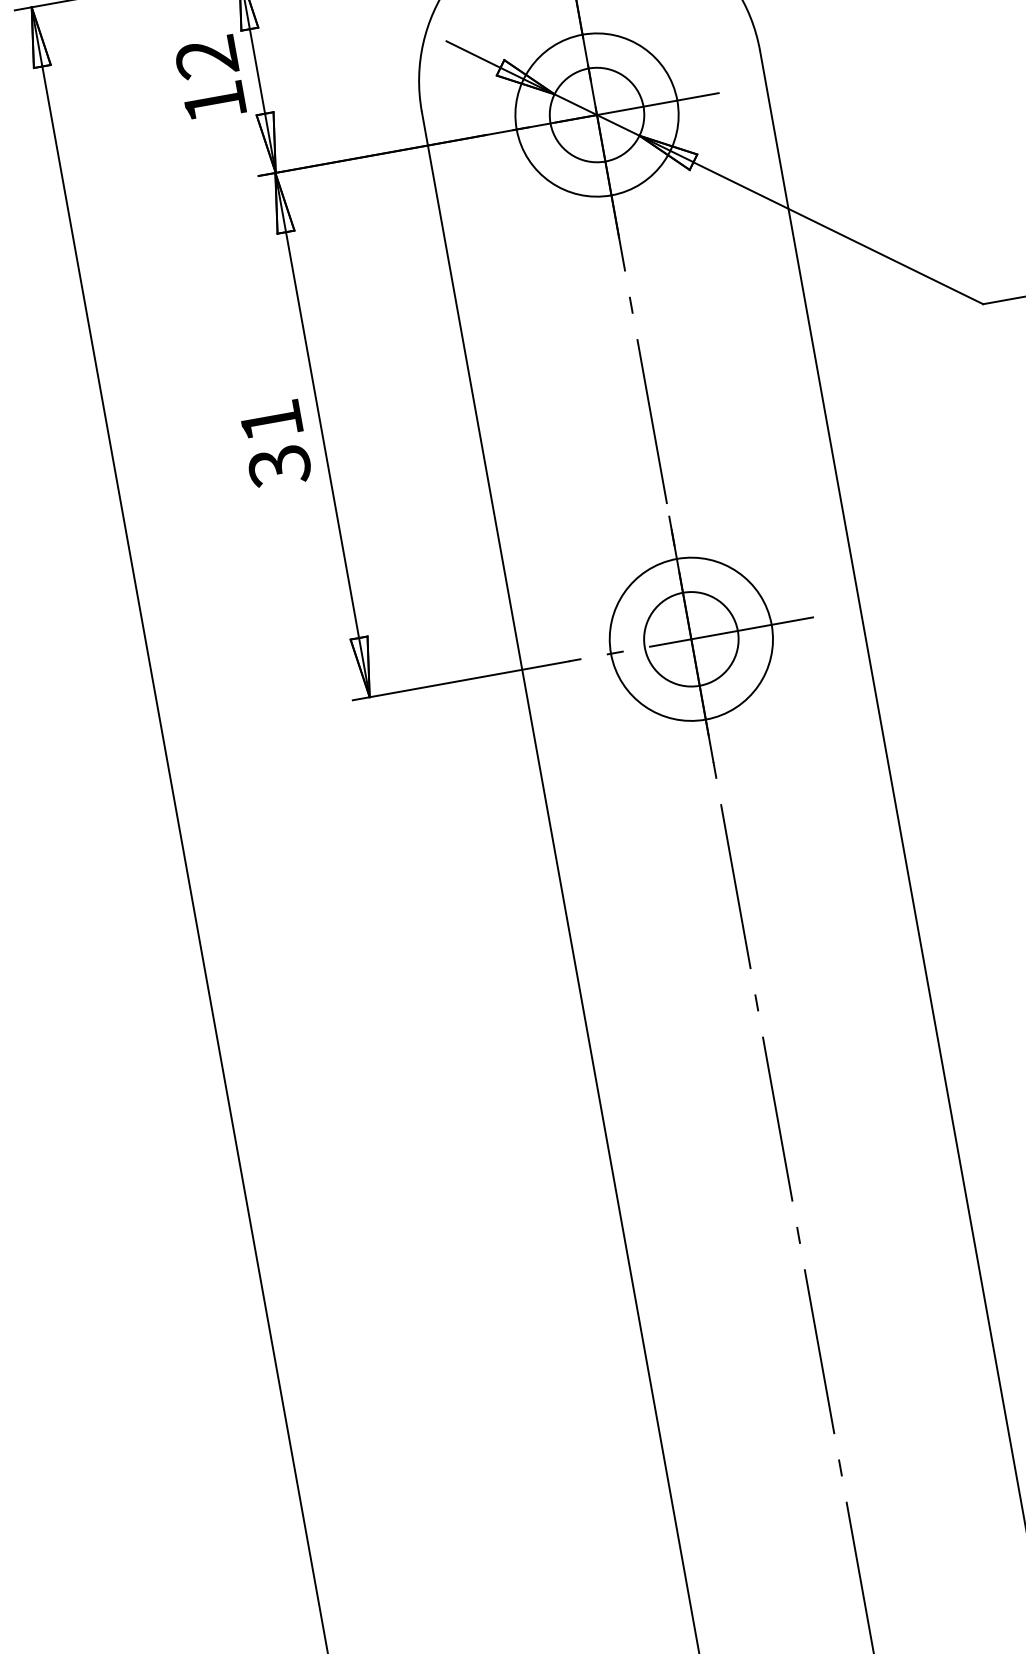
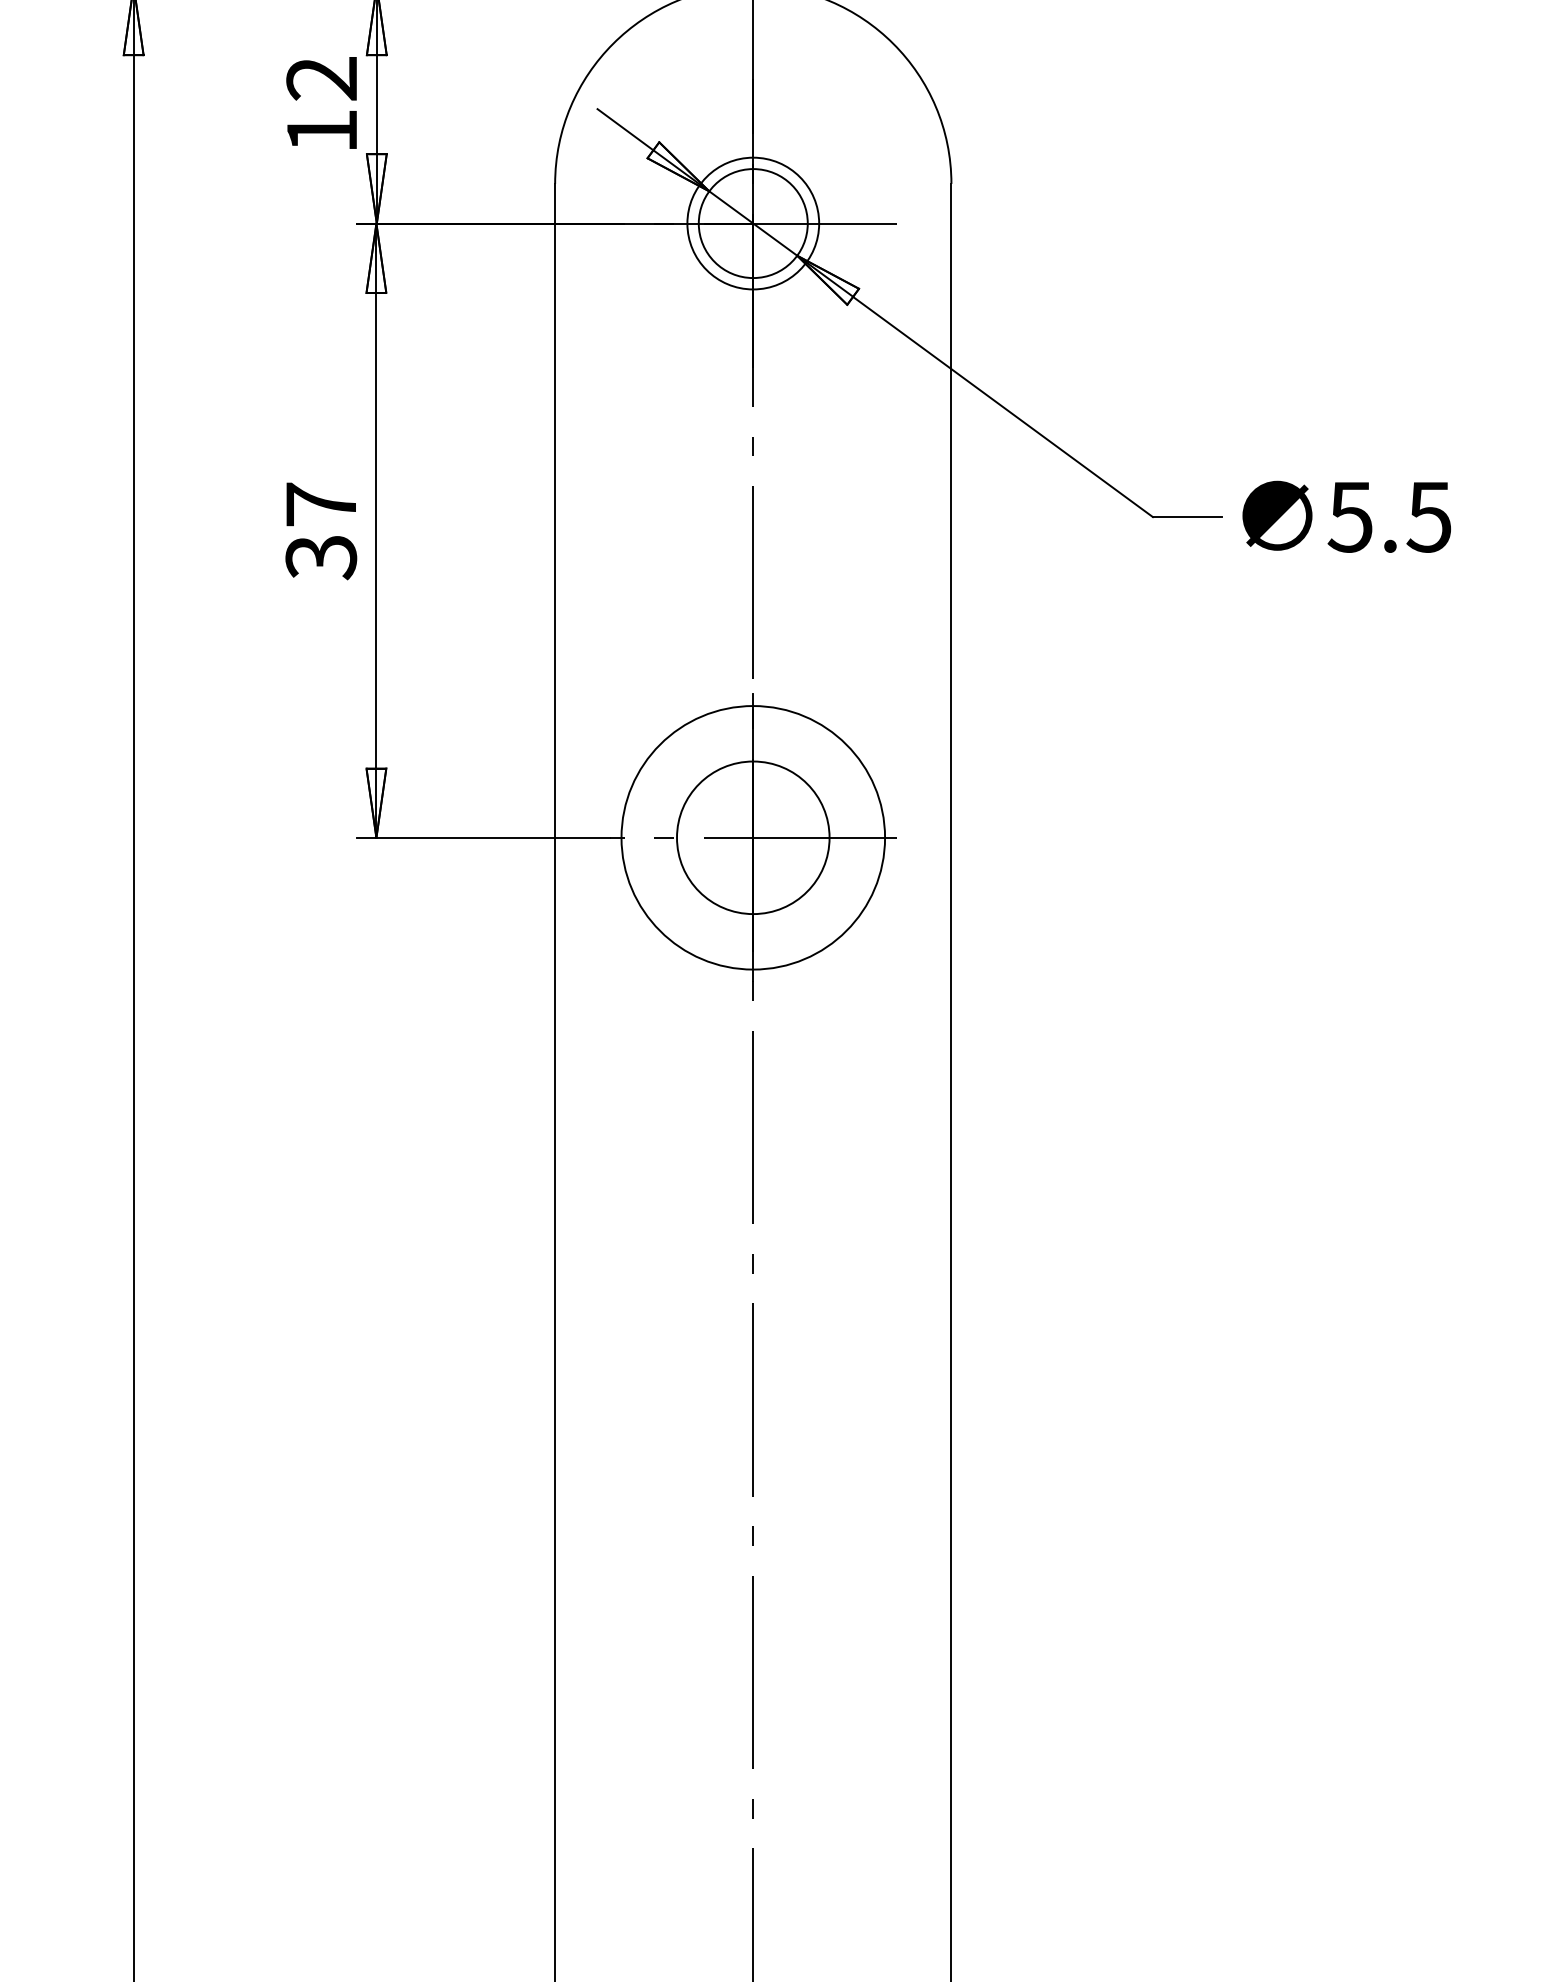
circle: (597, 114) -> (753, 223), size x0.7
text: (270, 421) -> (320, 504), 31 -> 37
circle: (690, 639) -> (752, 837), size x1.4
circle: (691, 639) -> (753, 837), size x1.4

